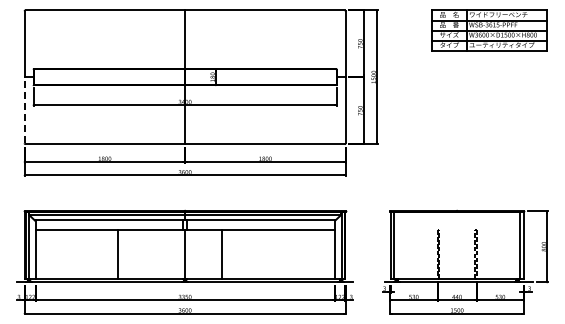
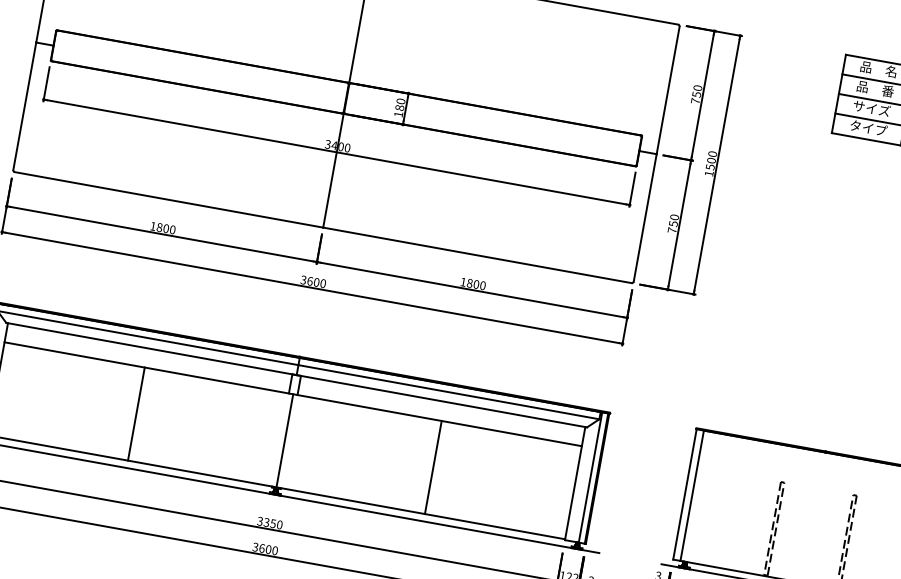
line: (24, 110) -> (24, 106), dashed -> solid
line: (118, 254) -> (136, 414), moved
line: (221, 254) -> (432, 467), moved

